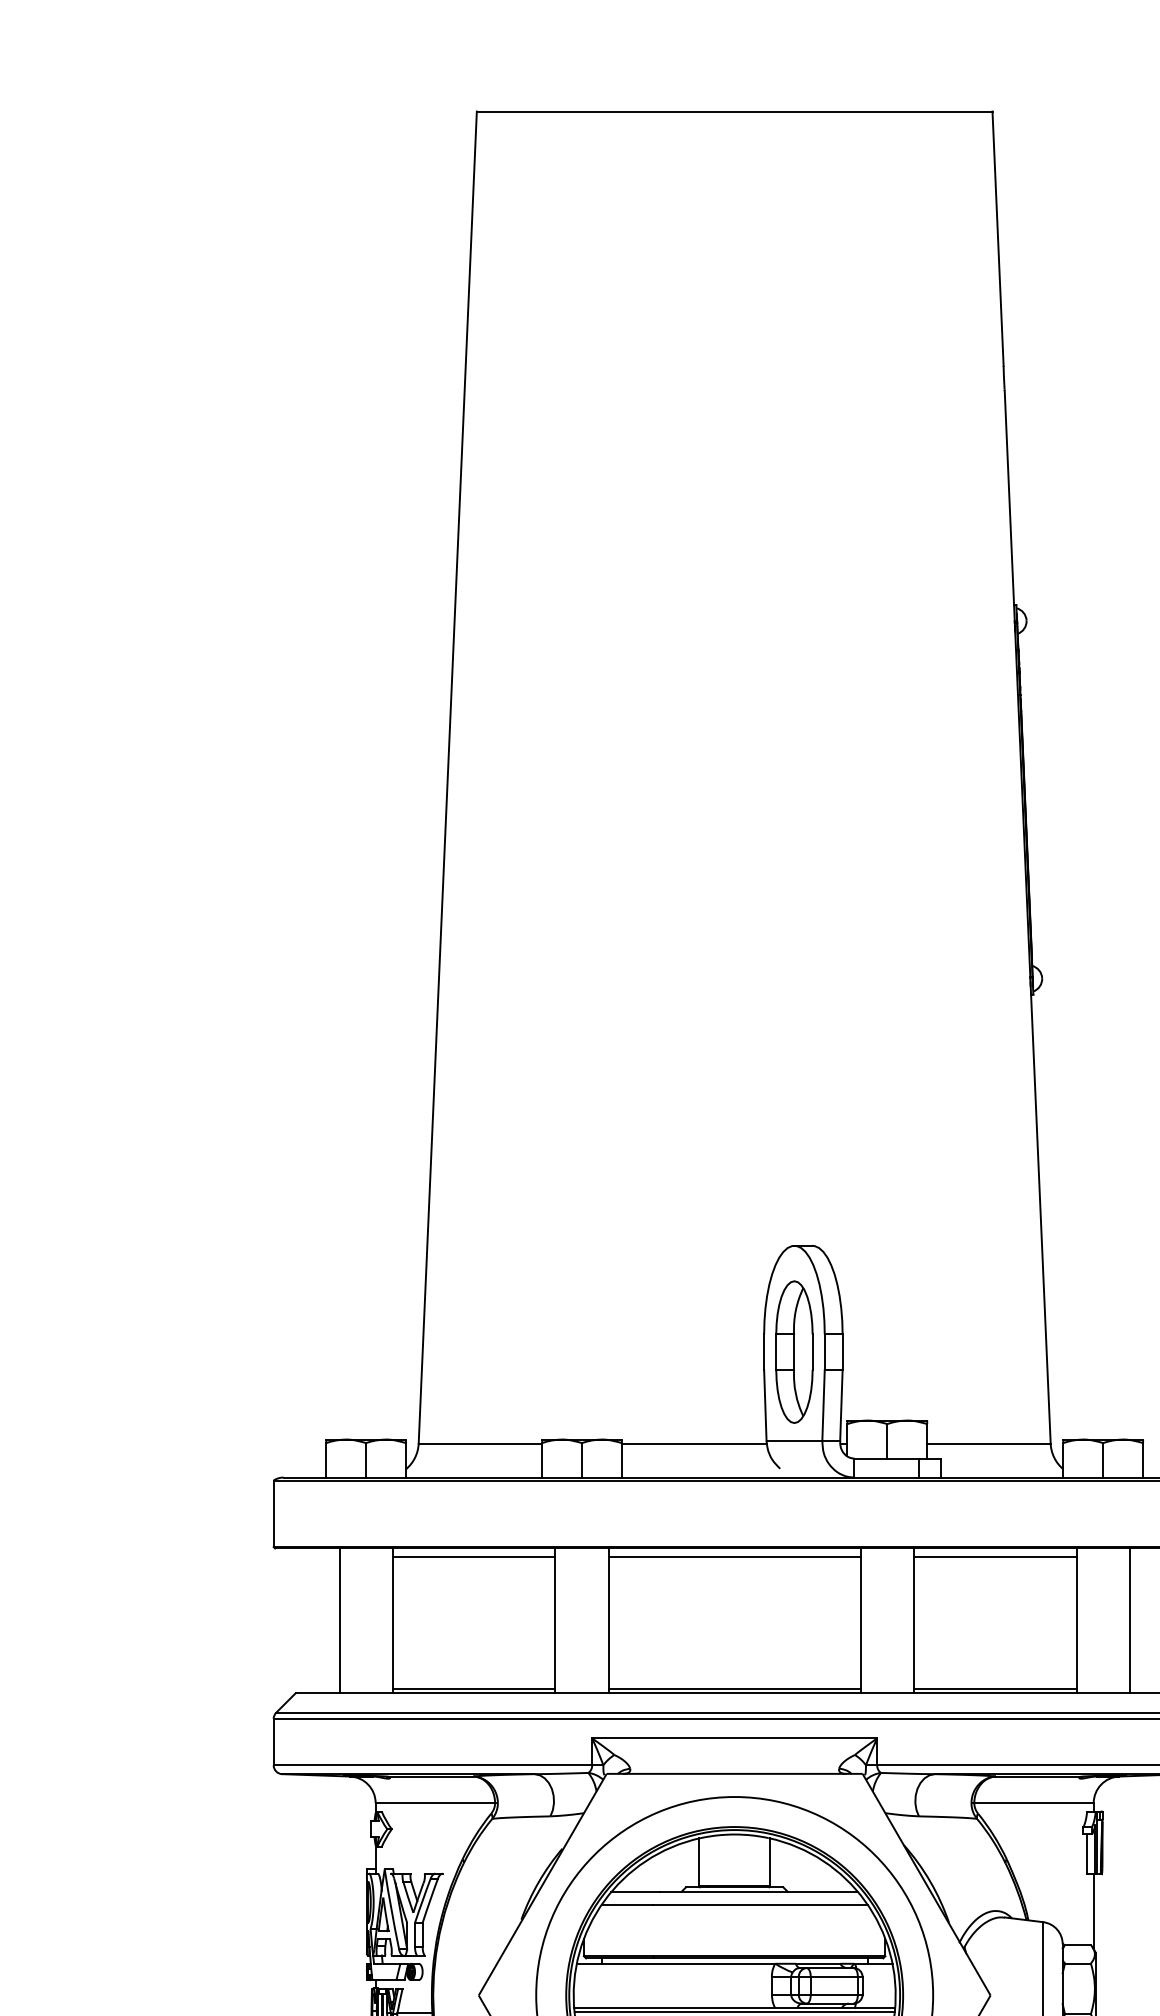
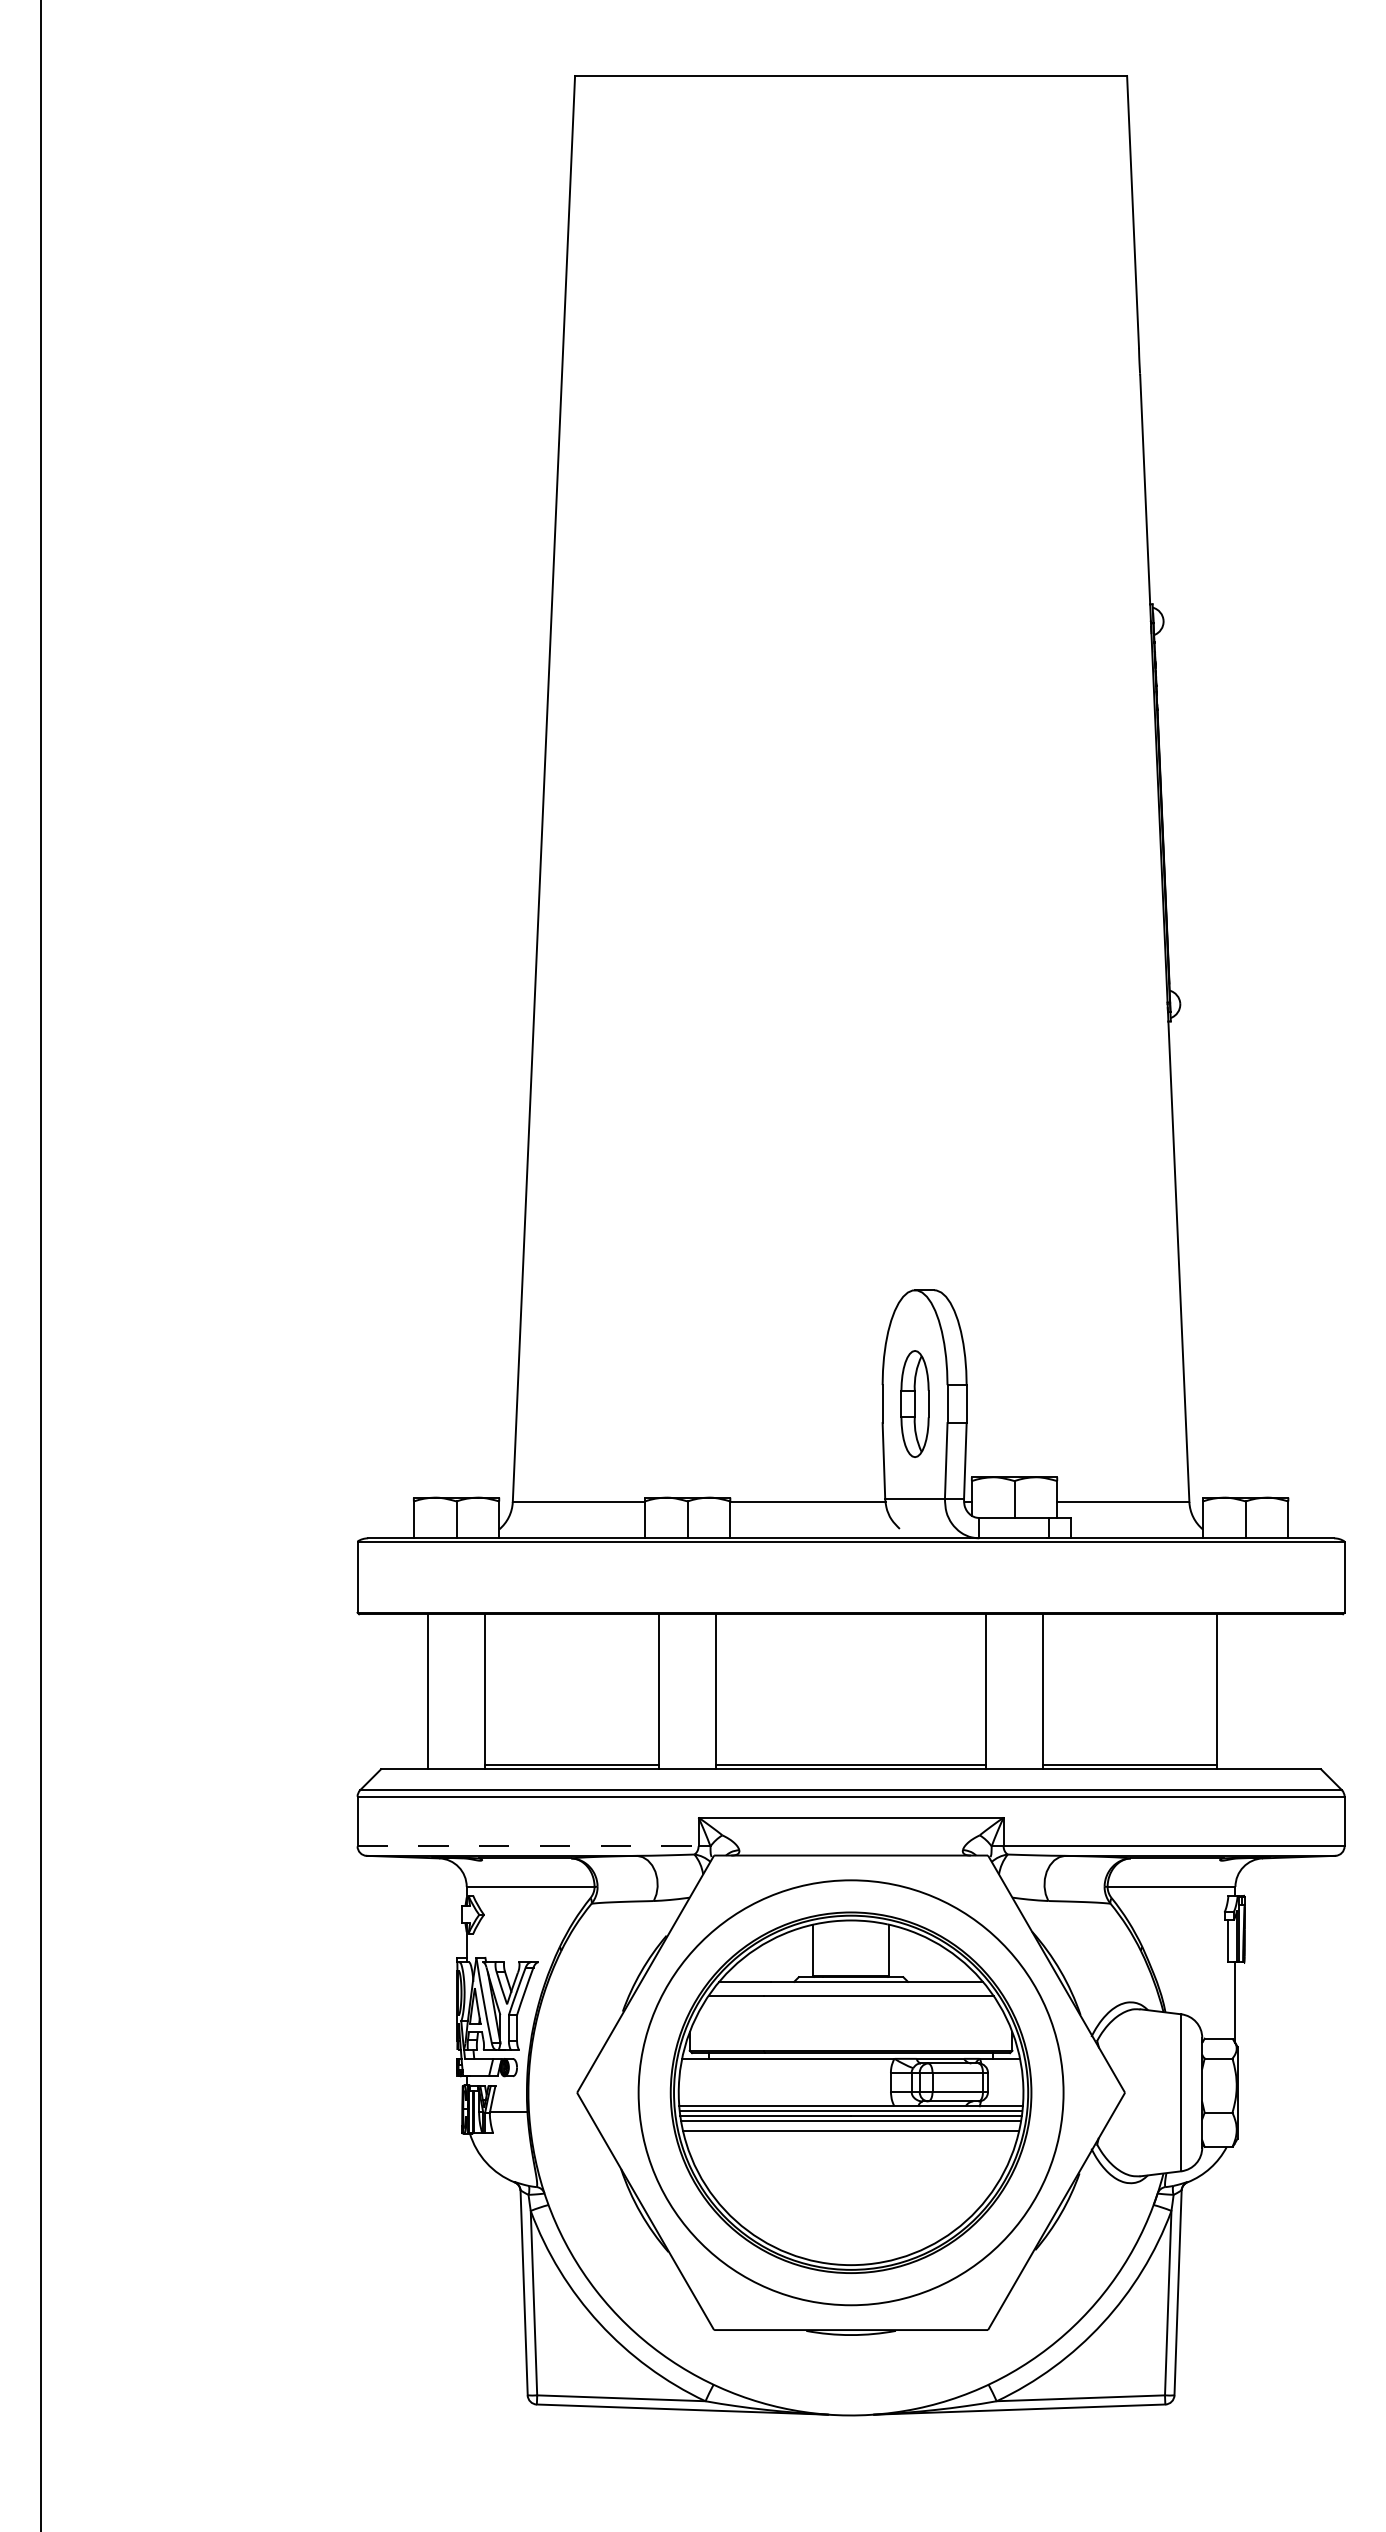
part: (793, 1351) -> (914, 1403), size x0.7
line: (473, 1557) -> (571, 1623), removed
line: (735, 1557) -> (851, 1623), removed
line: (995, 1557) -> (1130, 1623), removed
line: (1130, 1620) -> (1274, 1691), removed
line: (433, 1765) -> (528, 1846), solid -> dashed

